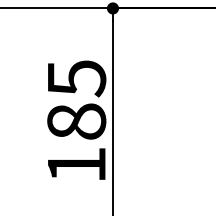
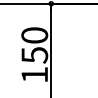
text: (76, 100) -> (34, 45), 185 -> 150

